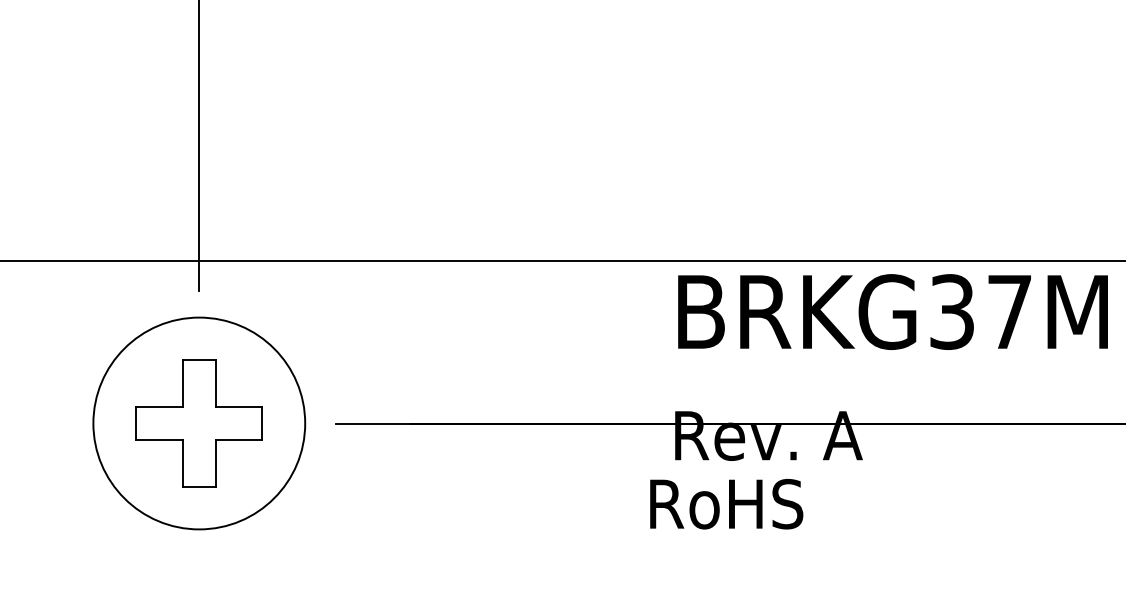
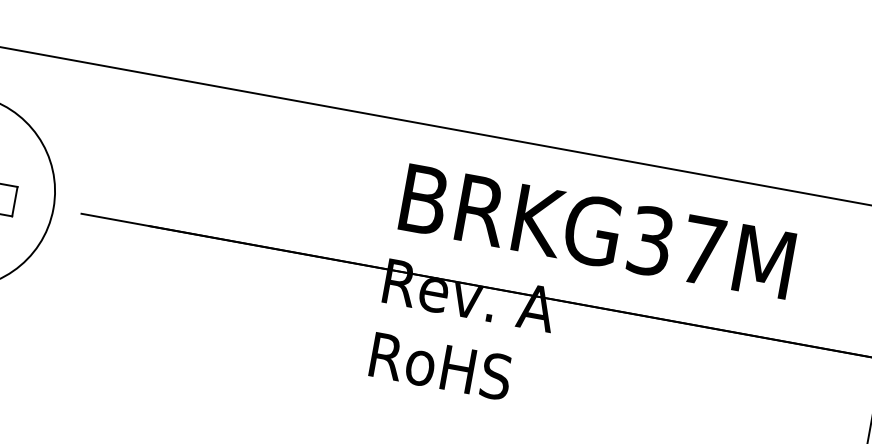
text: (892, 311) -> (596, 230), moved
text: (726, 504) -> (440, 366), moved

